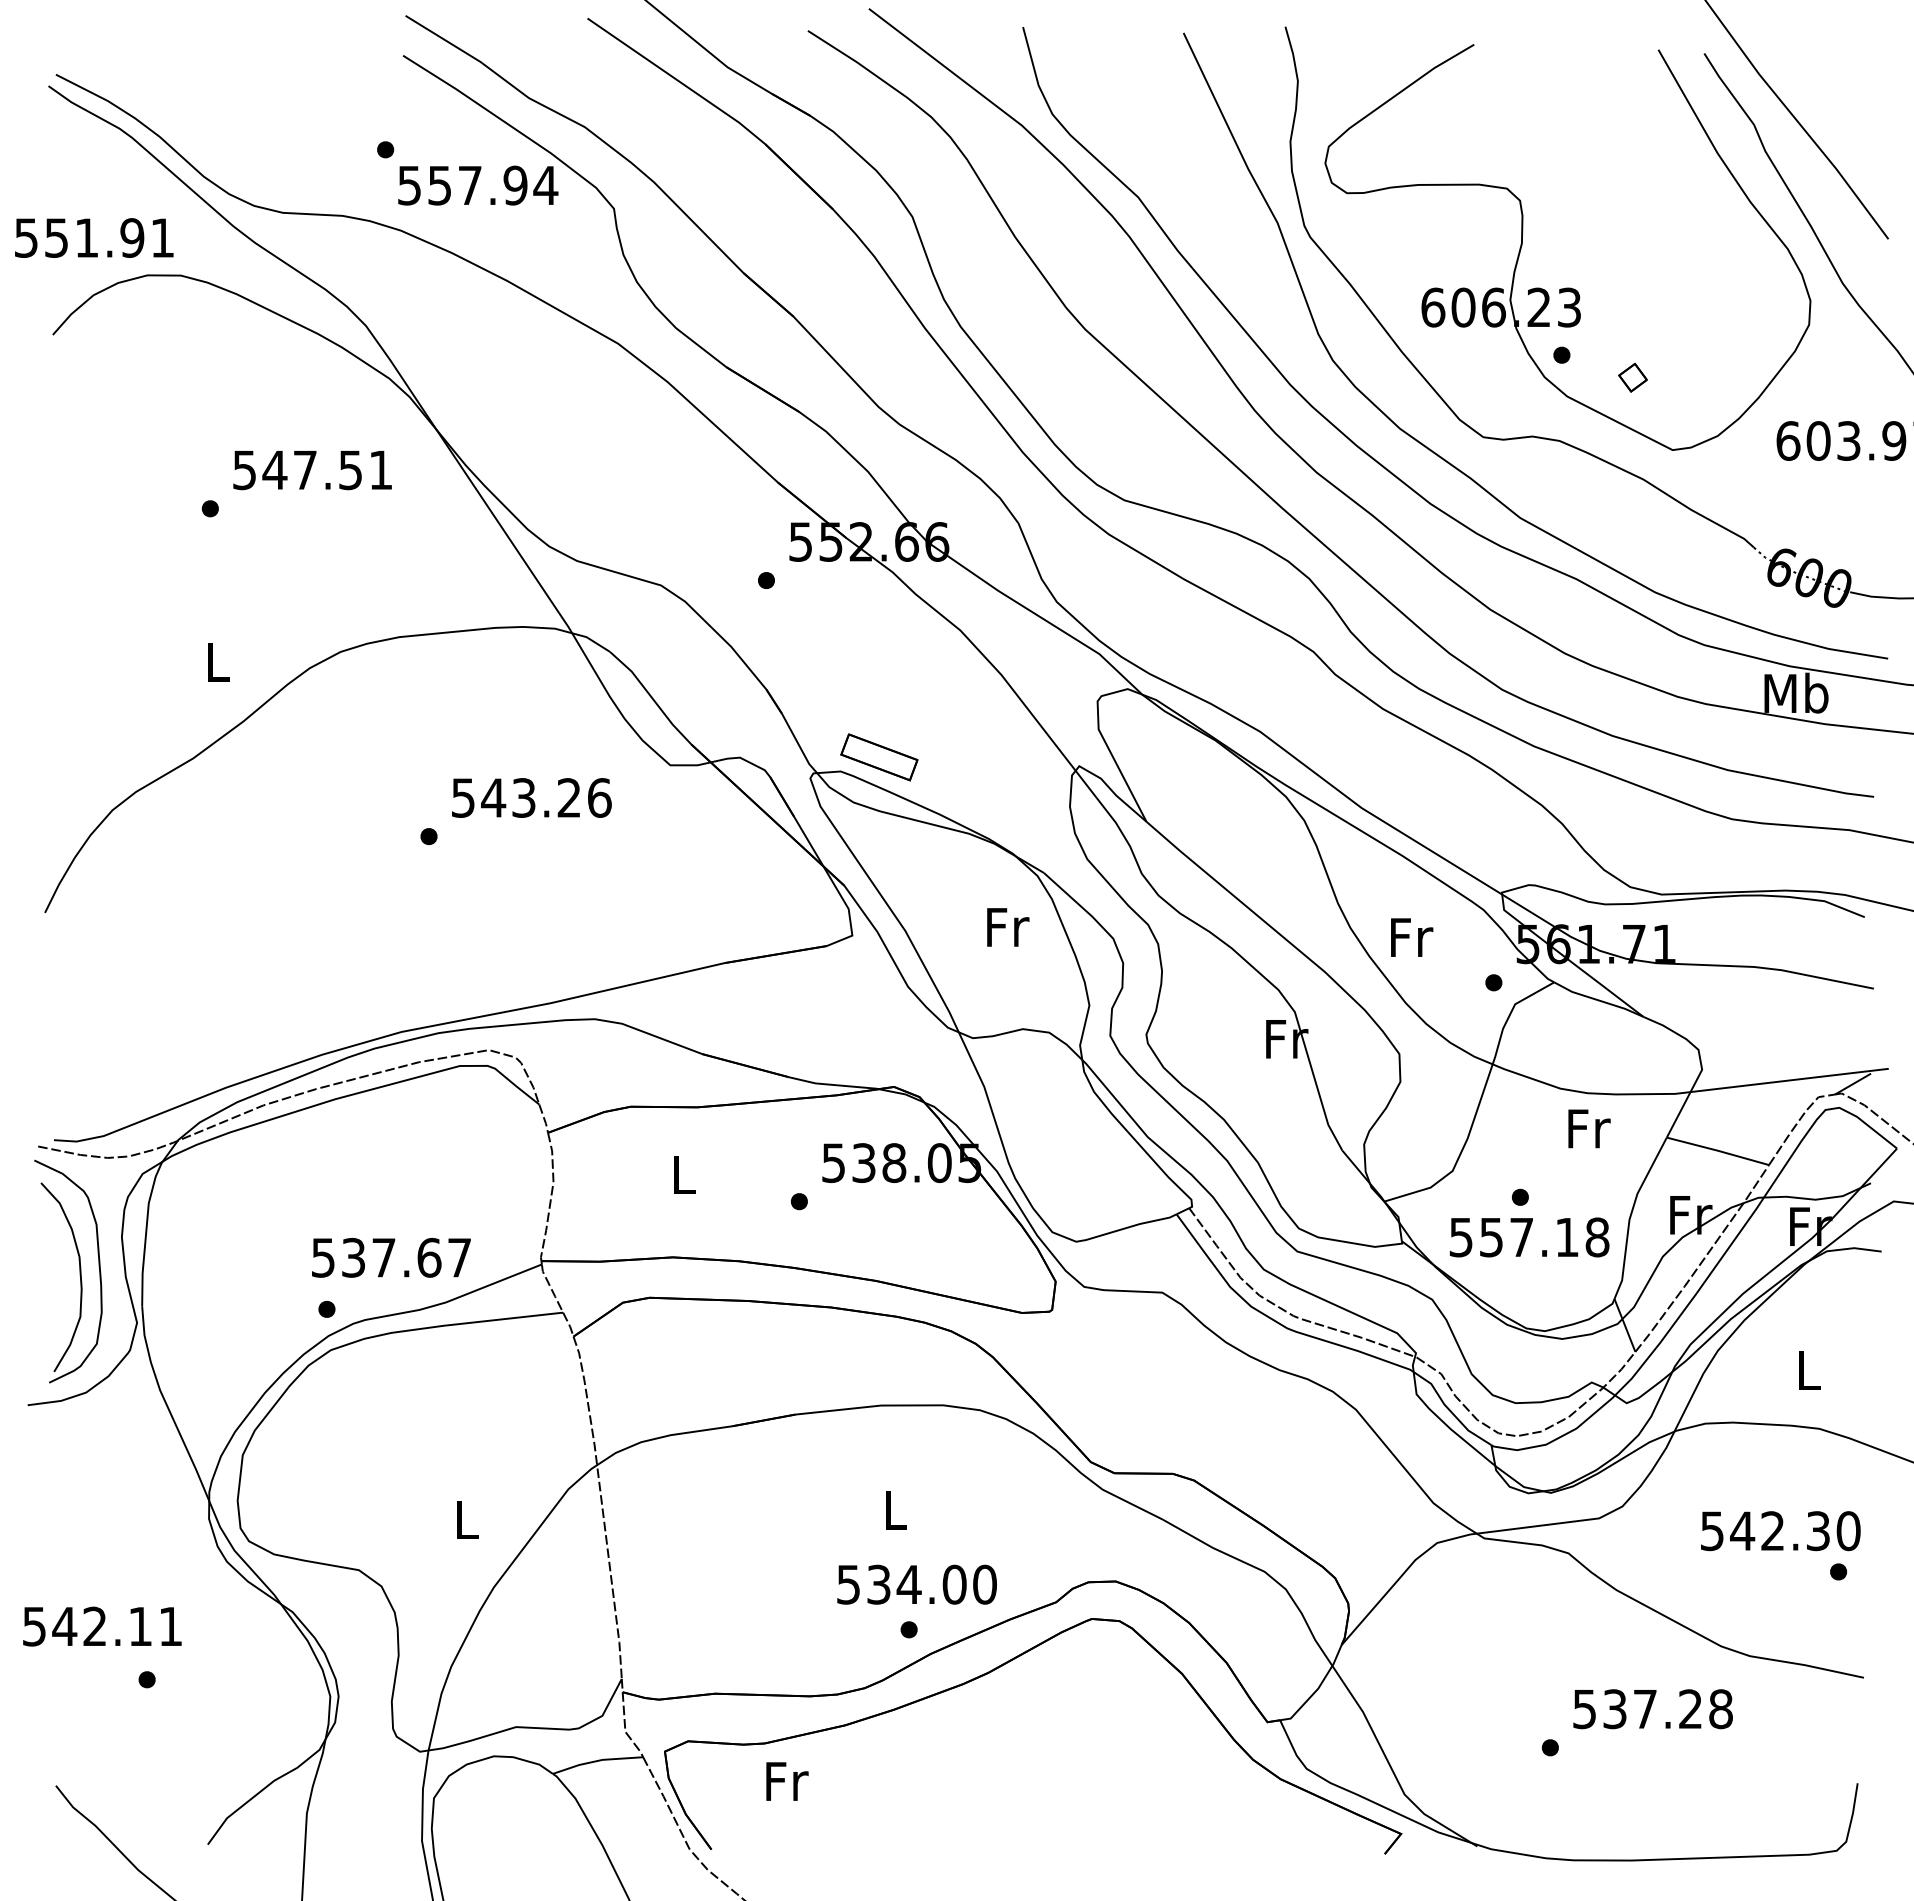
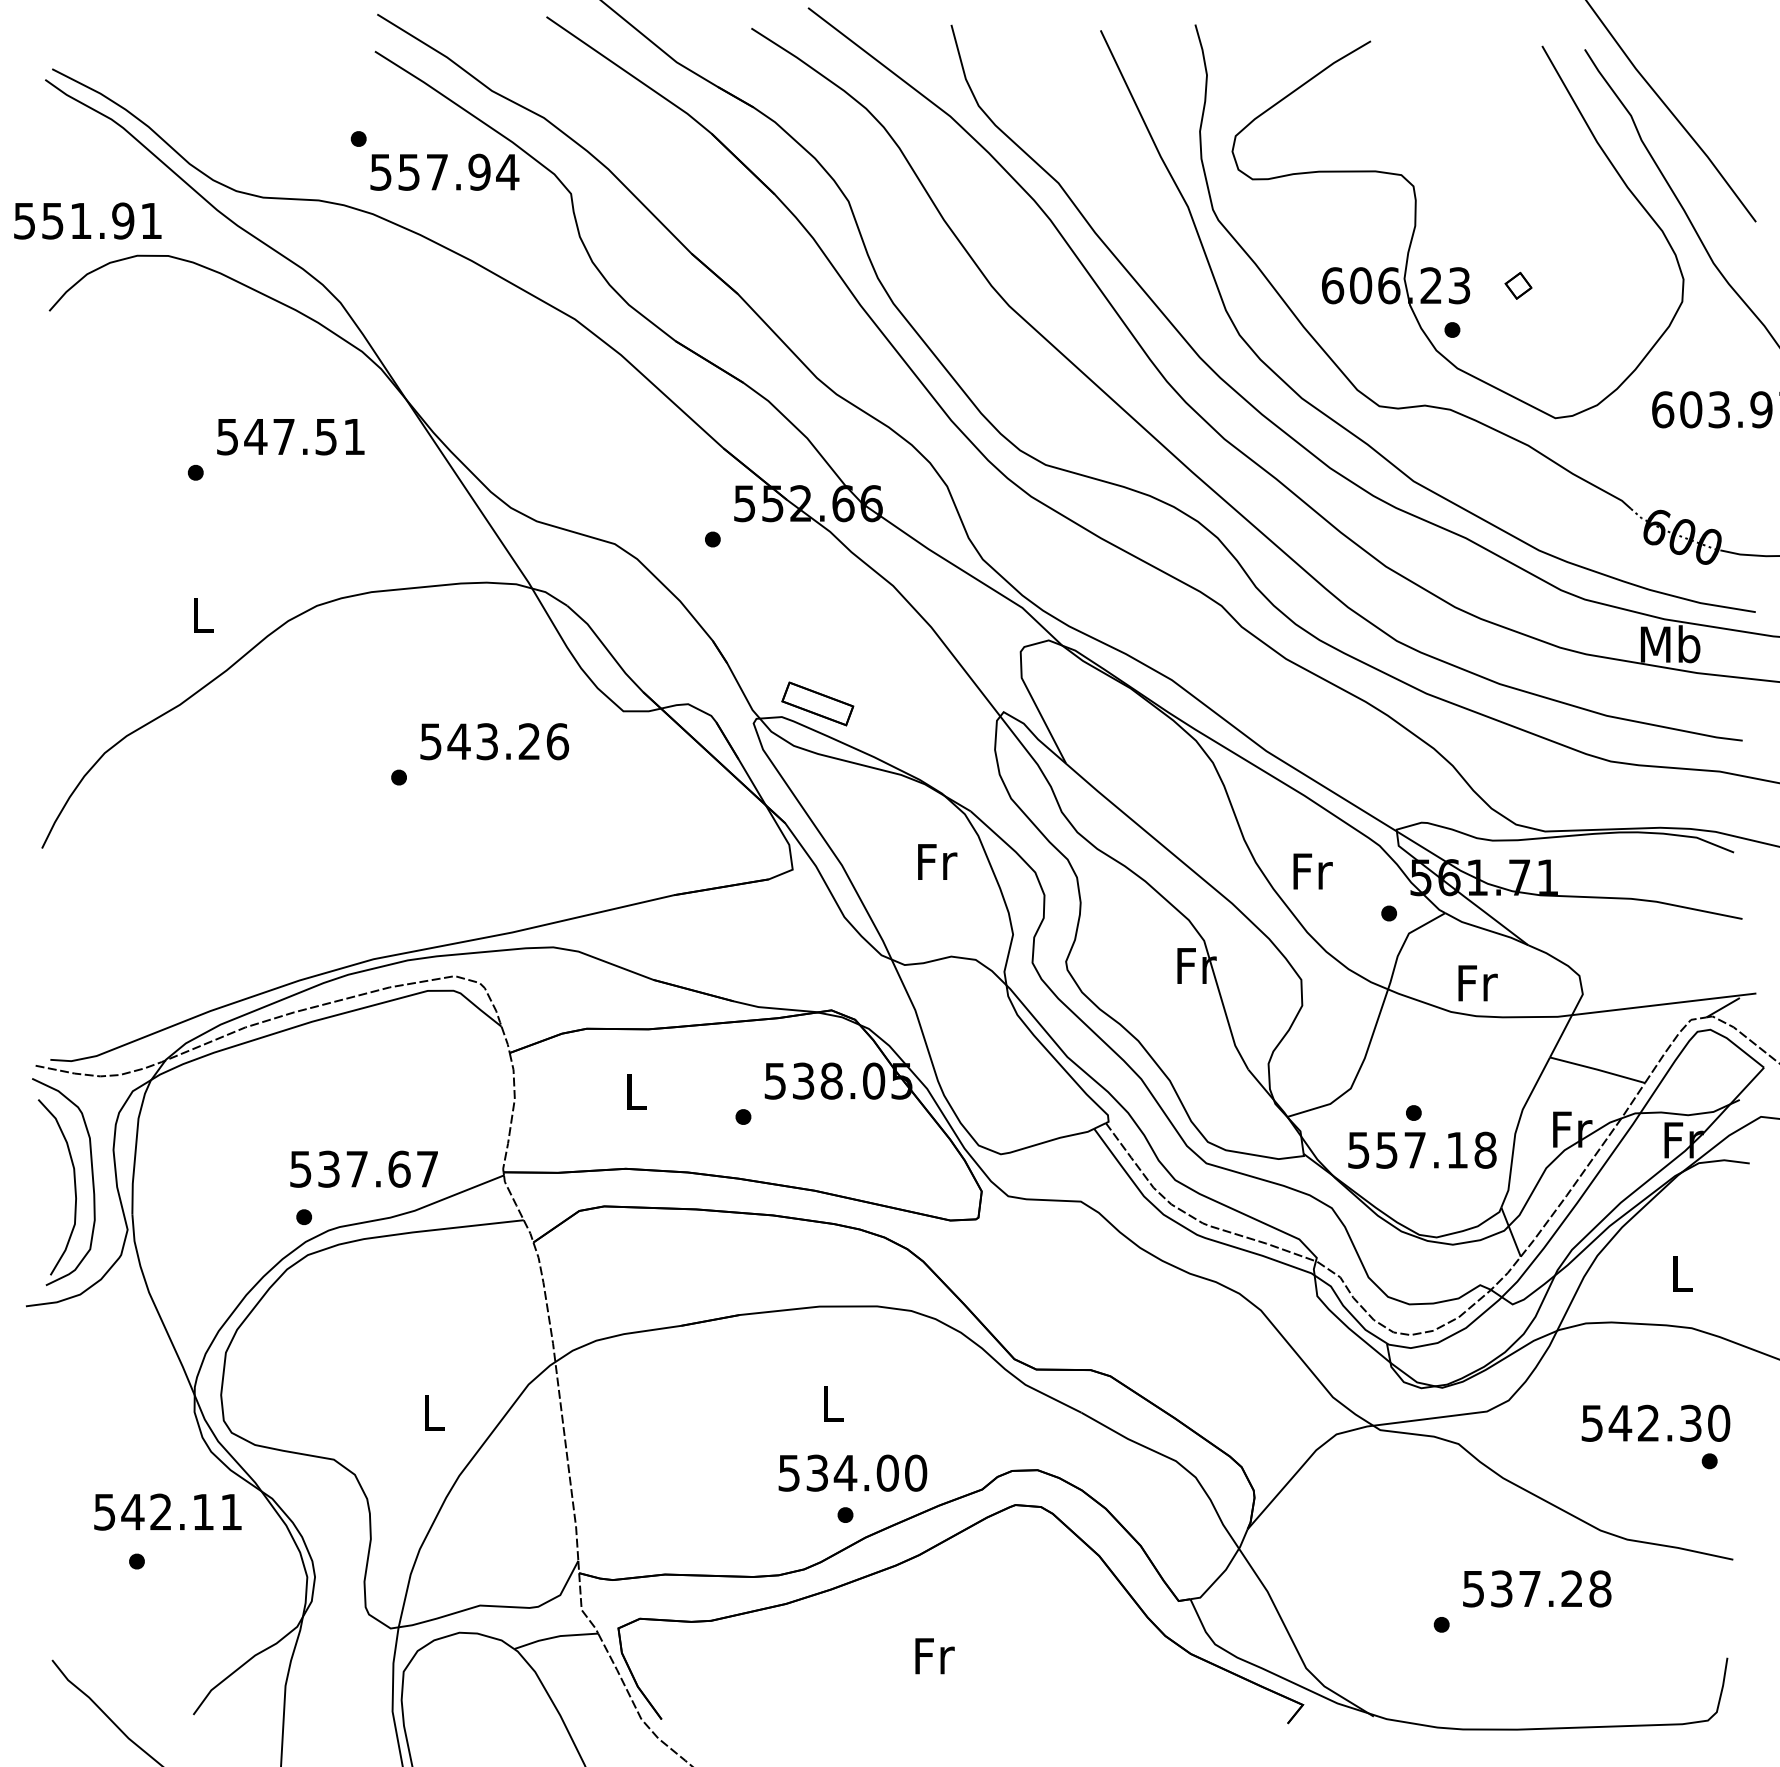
part: (1632, 377) -> (1518, 285), moved
text: (1589, 1128) -> (1478, 982), moved
text: (102, 1626) -> (168, 1512), moved
text: (787, 1781) -> (935, 1656), moved

